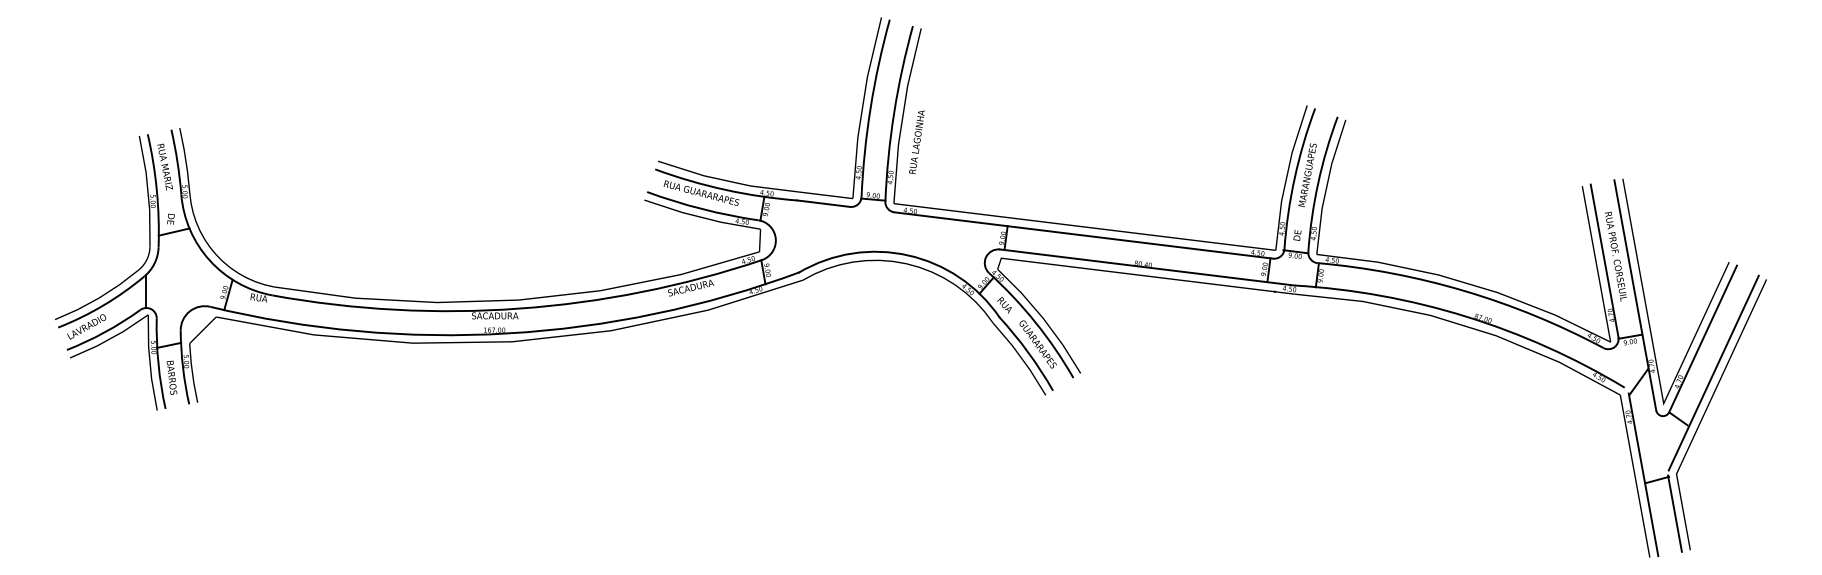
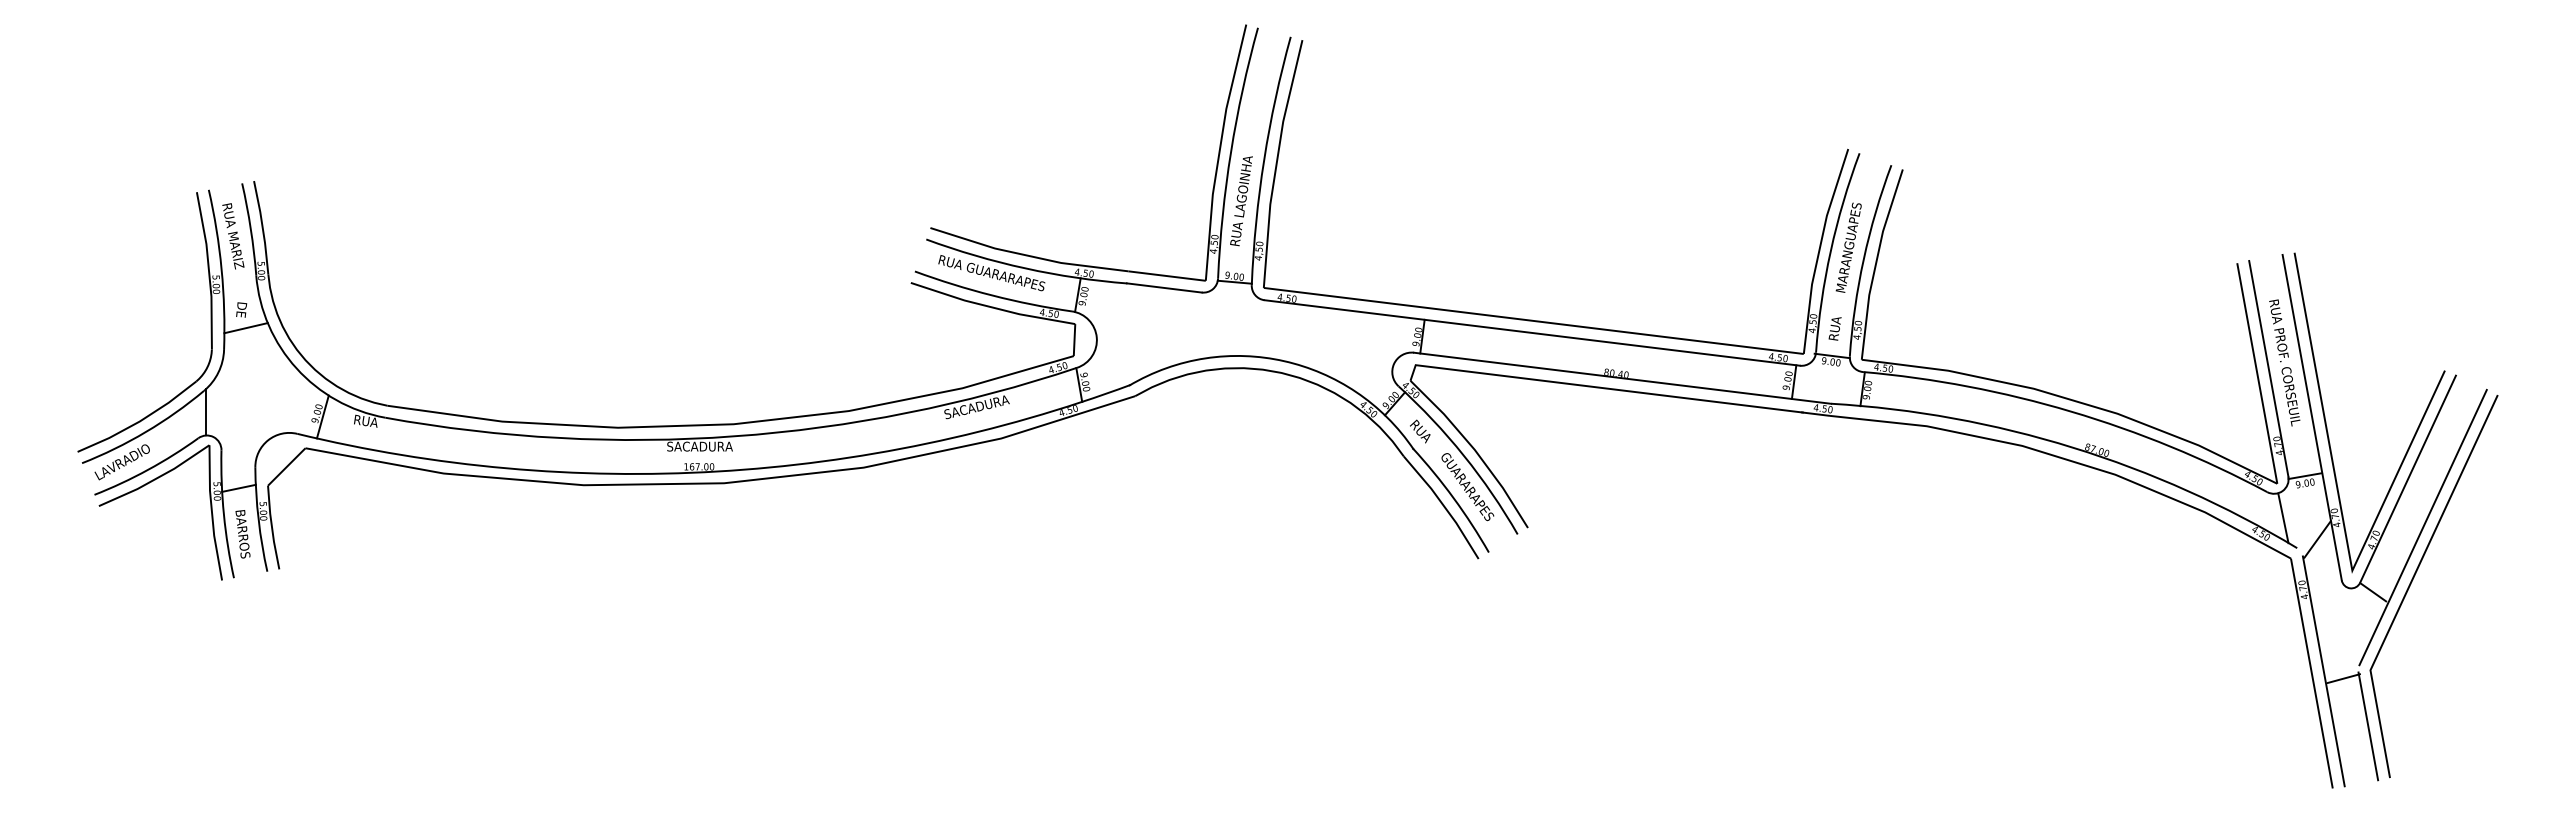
text: (917, 142) -> (1241, 201), moved
text: (1298, 232) -> (1835, 328), DE -> RUA
line: (1615, 366) -> (2283, 518), added

